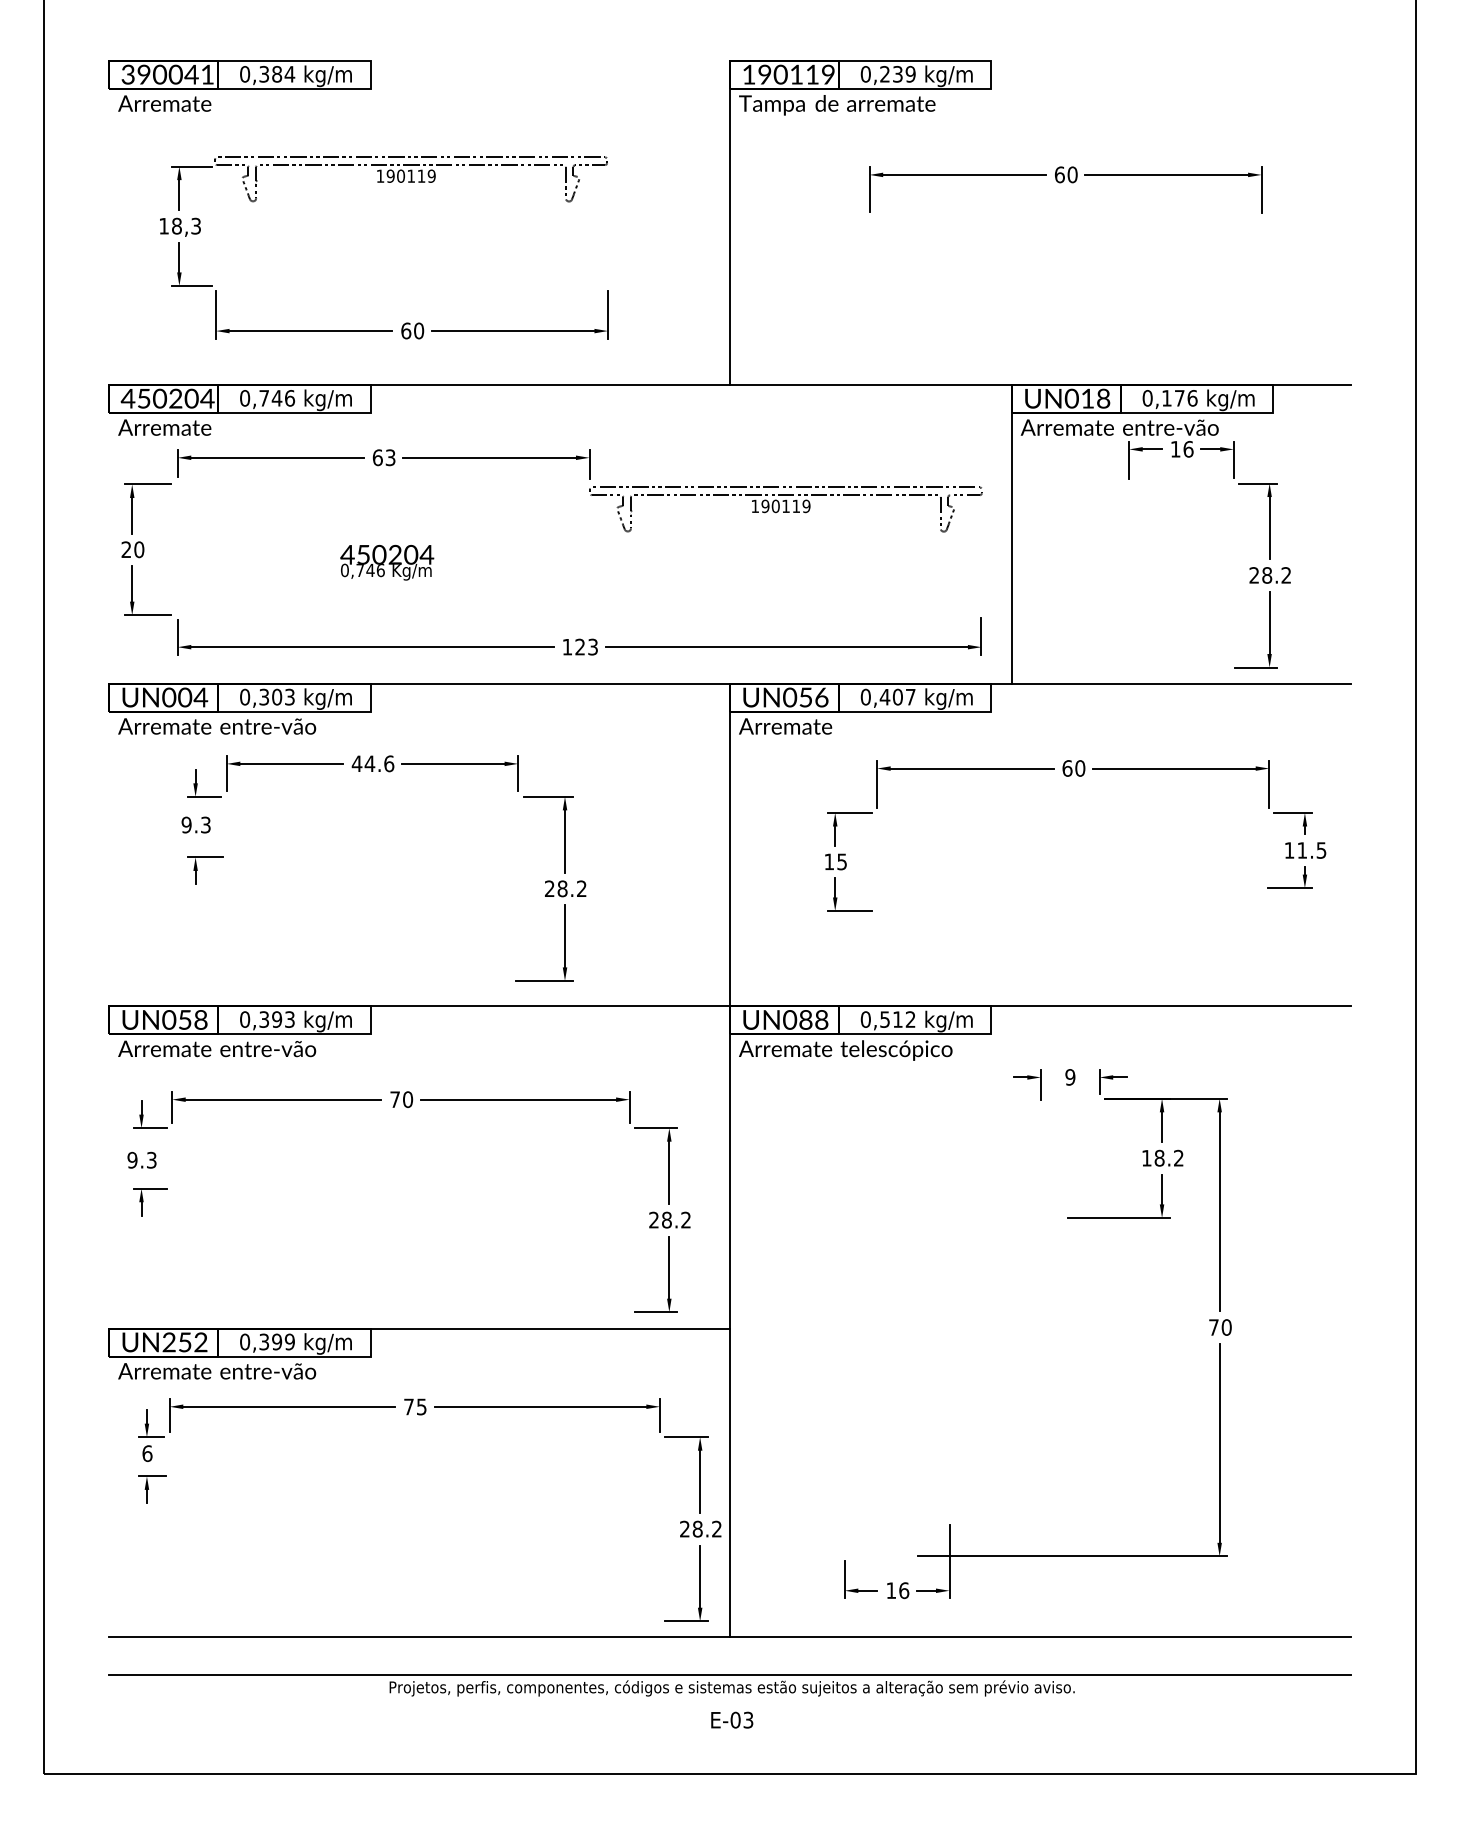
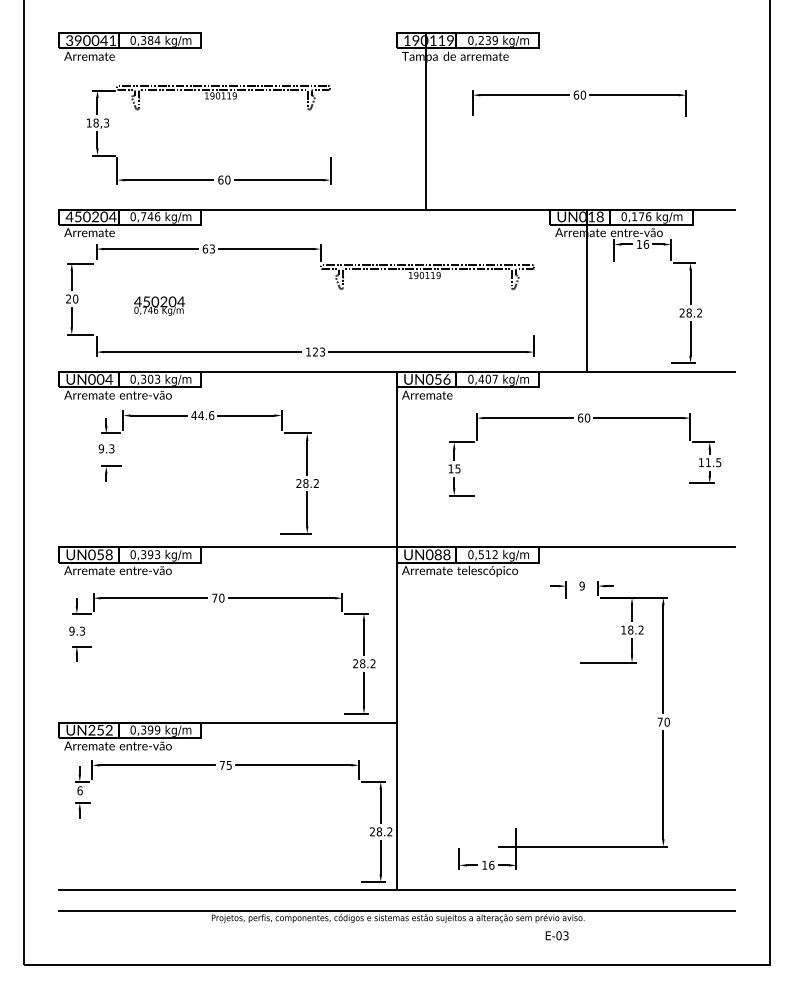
line: (729, 223) -> (425, 121), moved
line: (1012, 533) -> (587, 290), moved
text: (387, 561) -> (159, 305), moved
text: (730, 1719) -> (556, 935), moved

